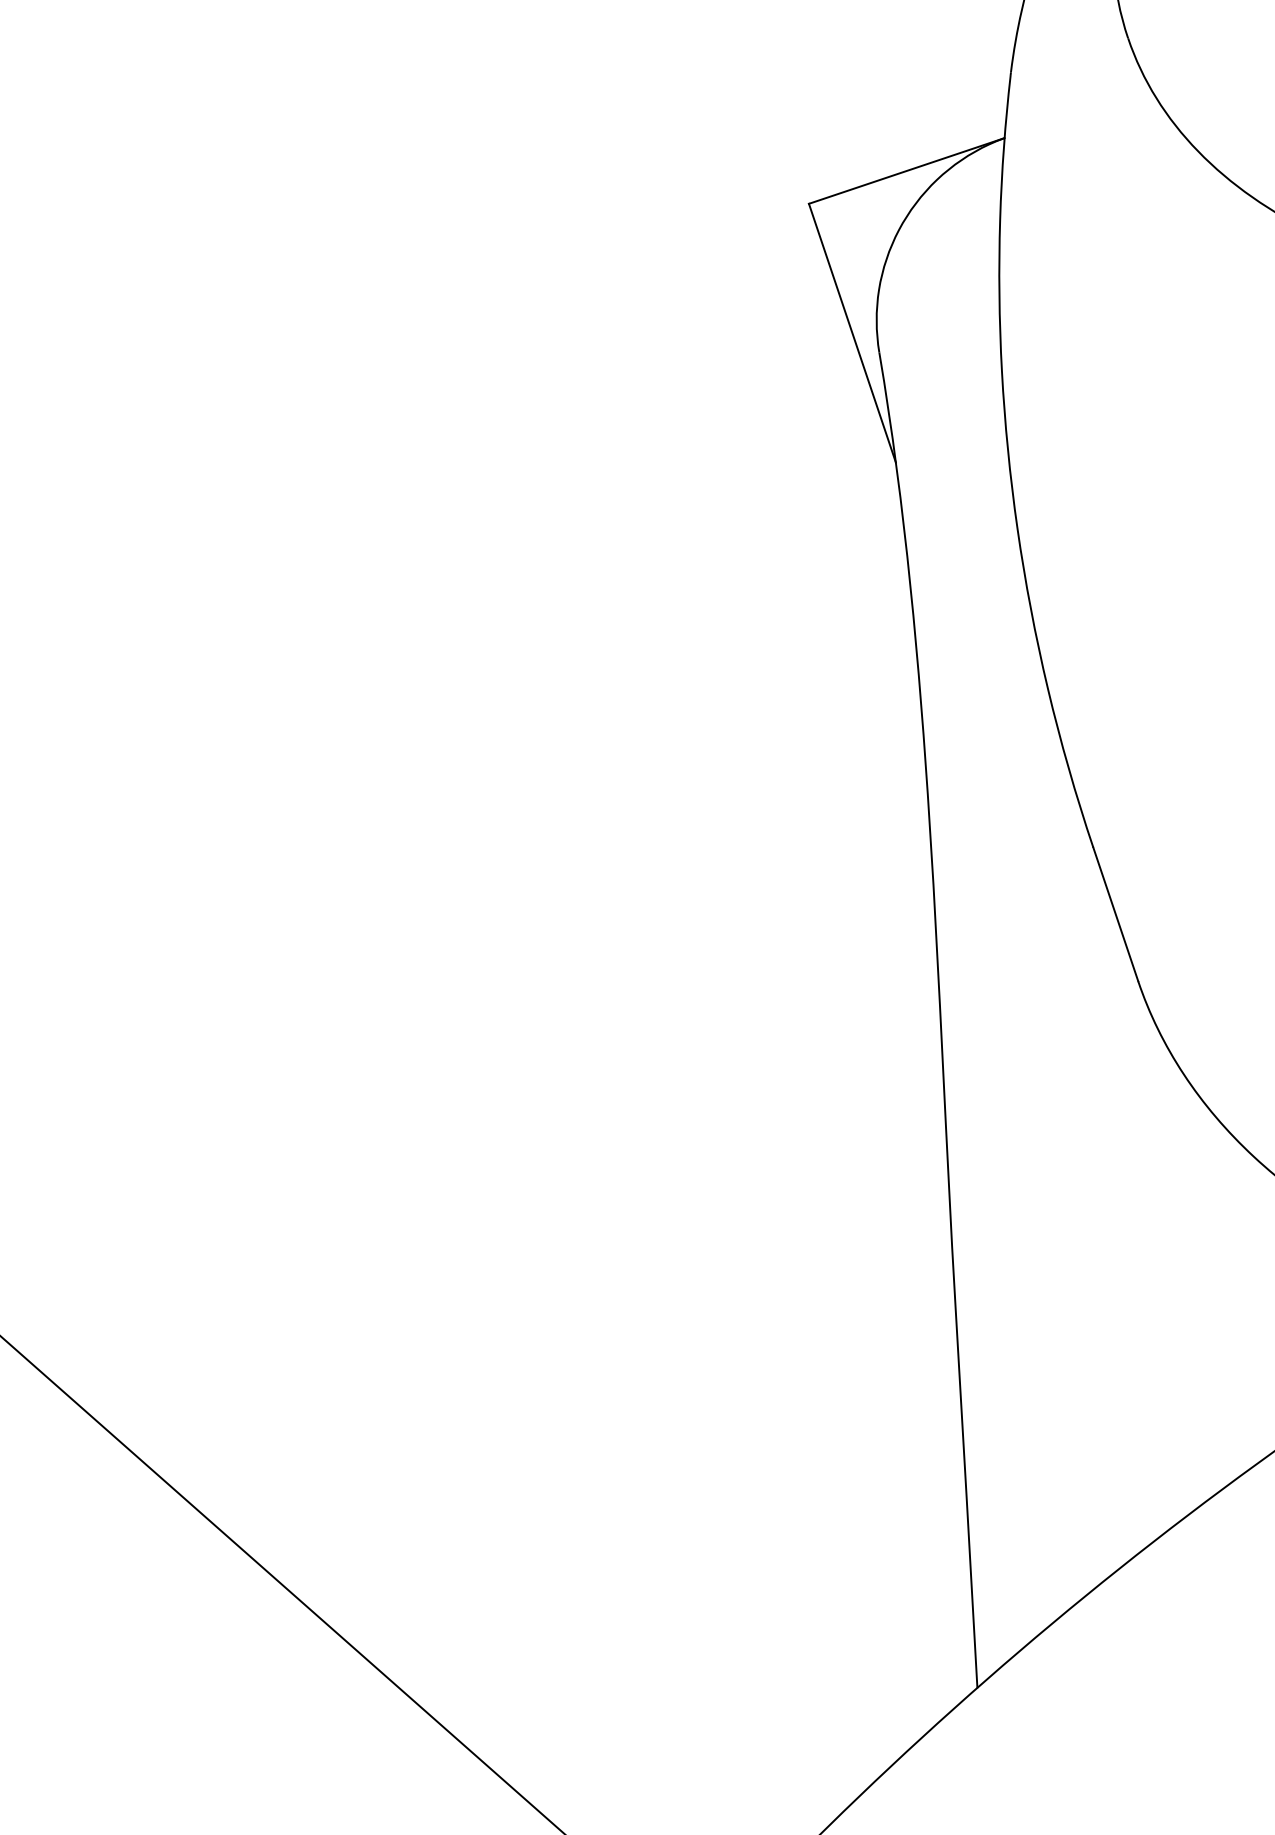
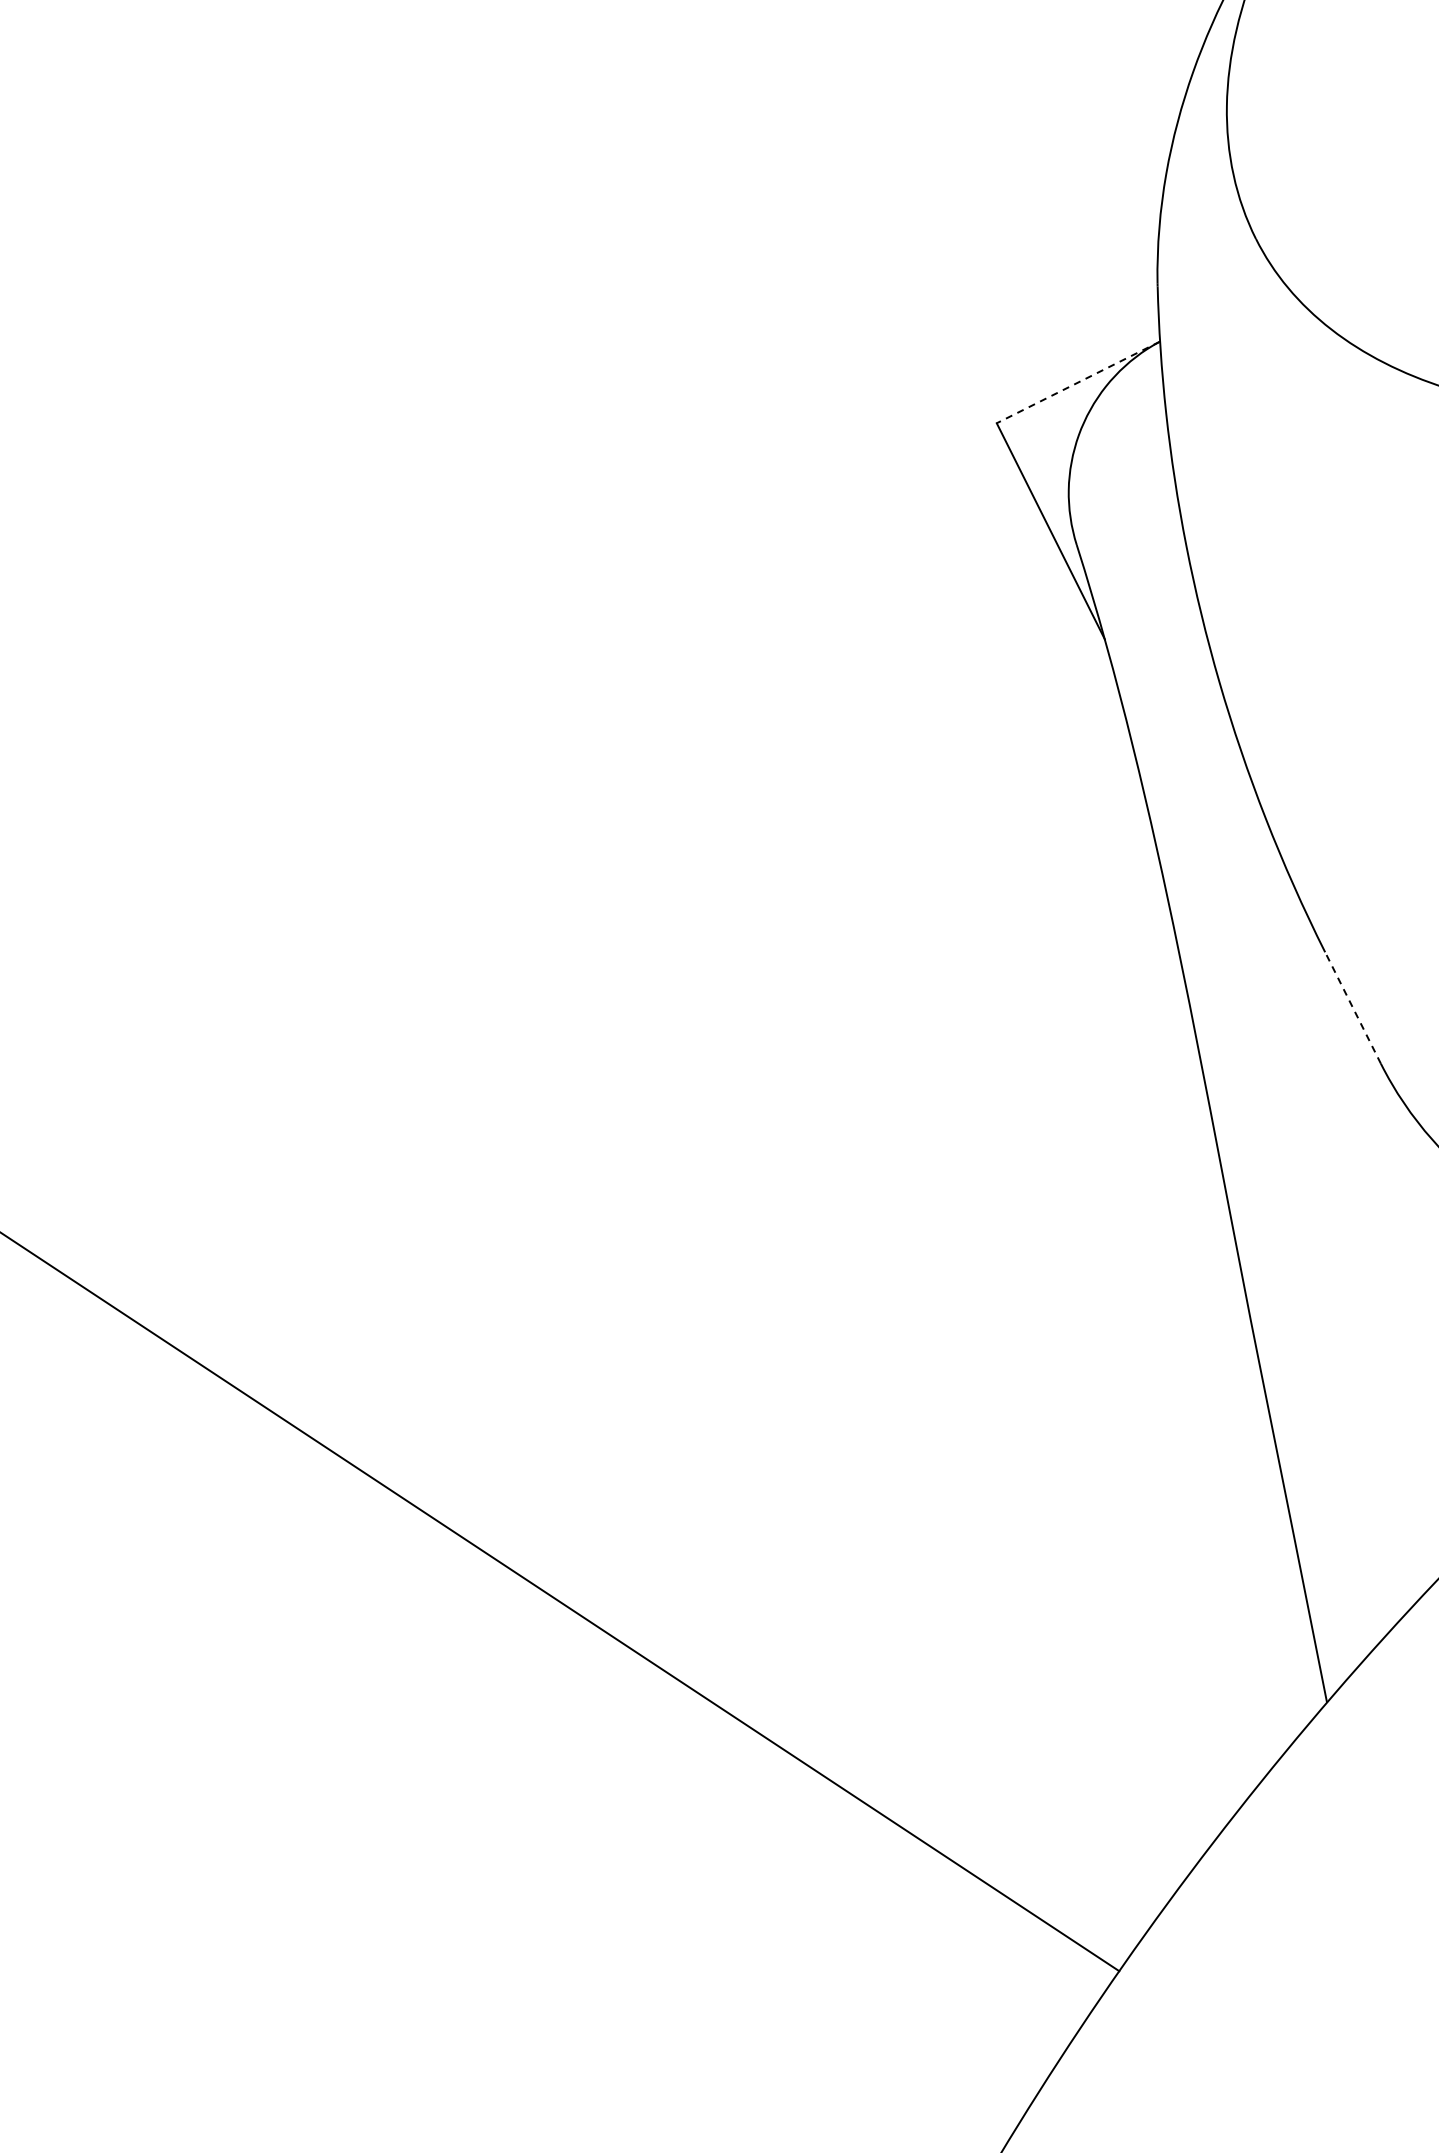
line: (905, 170) -> (1077, 382), solid -> dashed
line: (1115, 913) -> (1352, 1007), solid -> dashed

